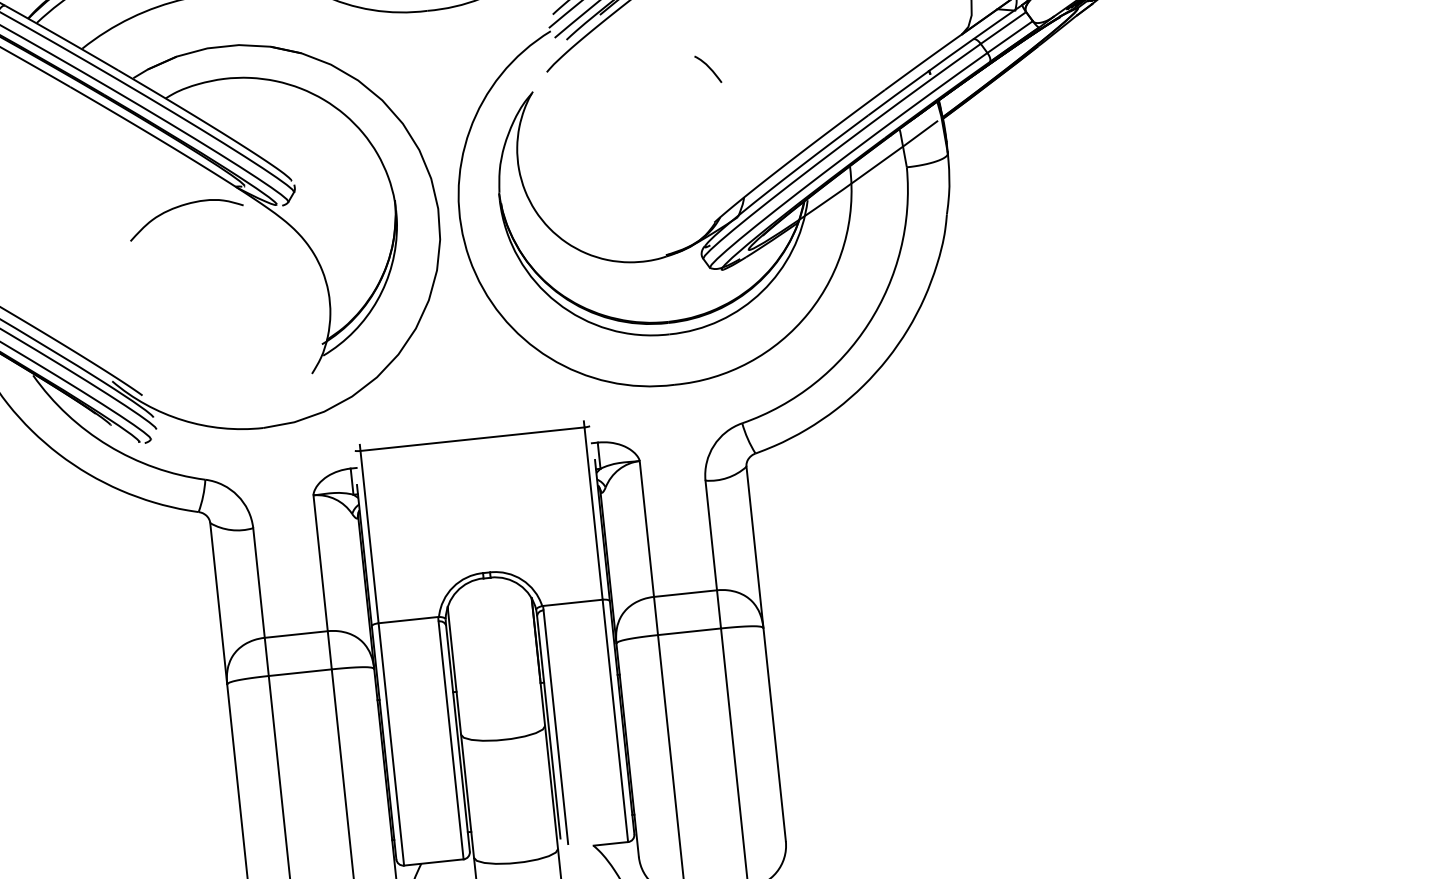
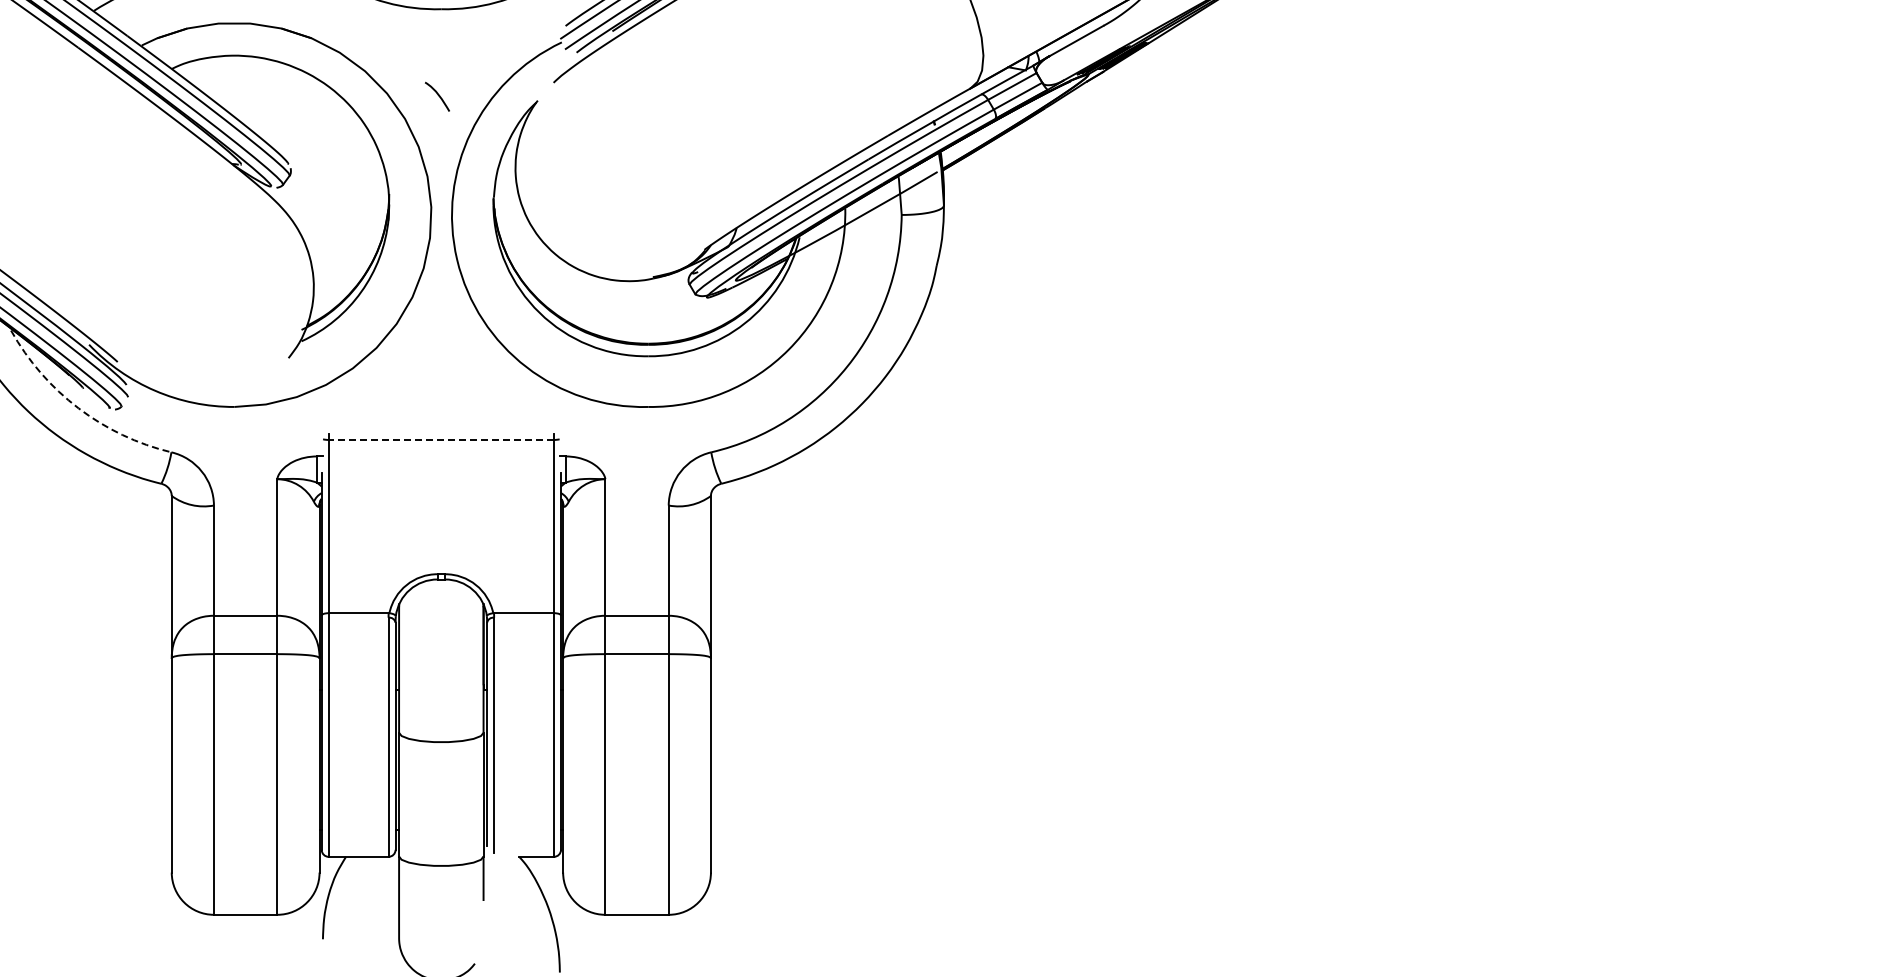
curve: (708, 68) -> (437, 95), moved
curve: (181, 206) -> (176, 178), removed
line: (472, 438) -> (441, 439), solid -> dashed
arc: (108, 445) -> (78, 408), solid -> dashed

